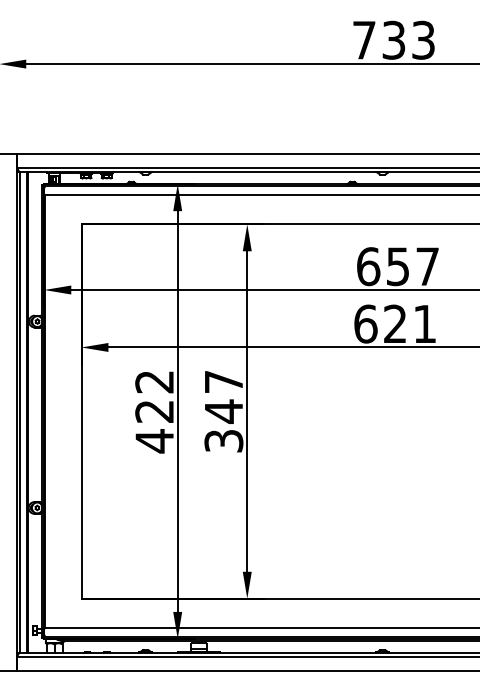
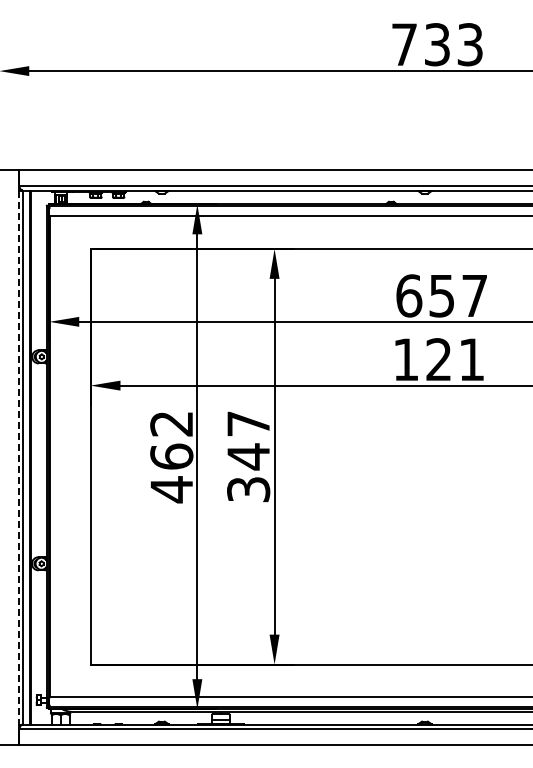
text: (366, 323) -> (406, 359), 621 -> 121
text: (154, 411) -> (171, 456), 422 -> 462
line: (16, 412) -> (18, 457), solid -> dashed

